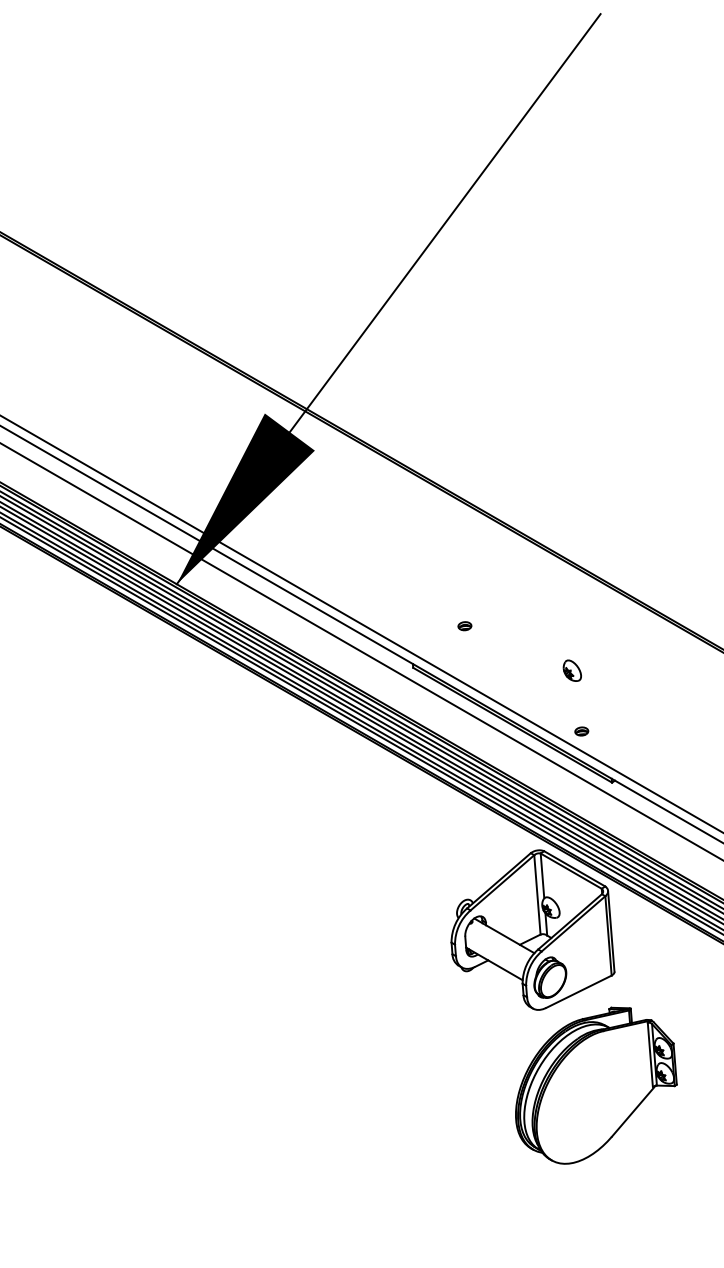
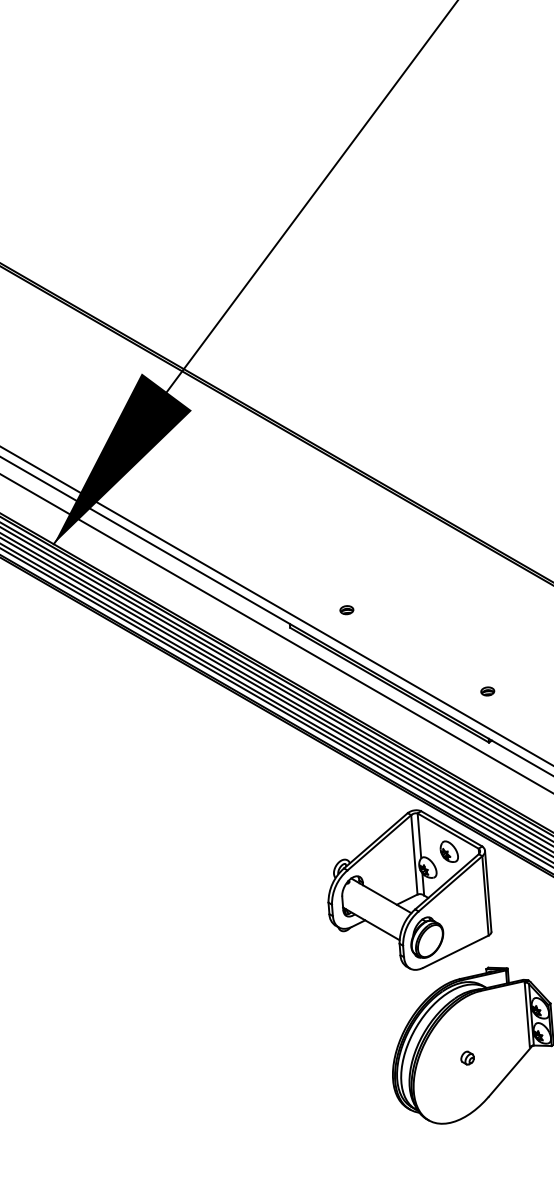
part: (464, 626) -> (346, 610), moved
part: (571, 670) -> (448, 851), moved
part: (581, 731) -> (487, 691), moved
part: (590, 1097) -> (467, 1057), added

